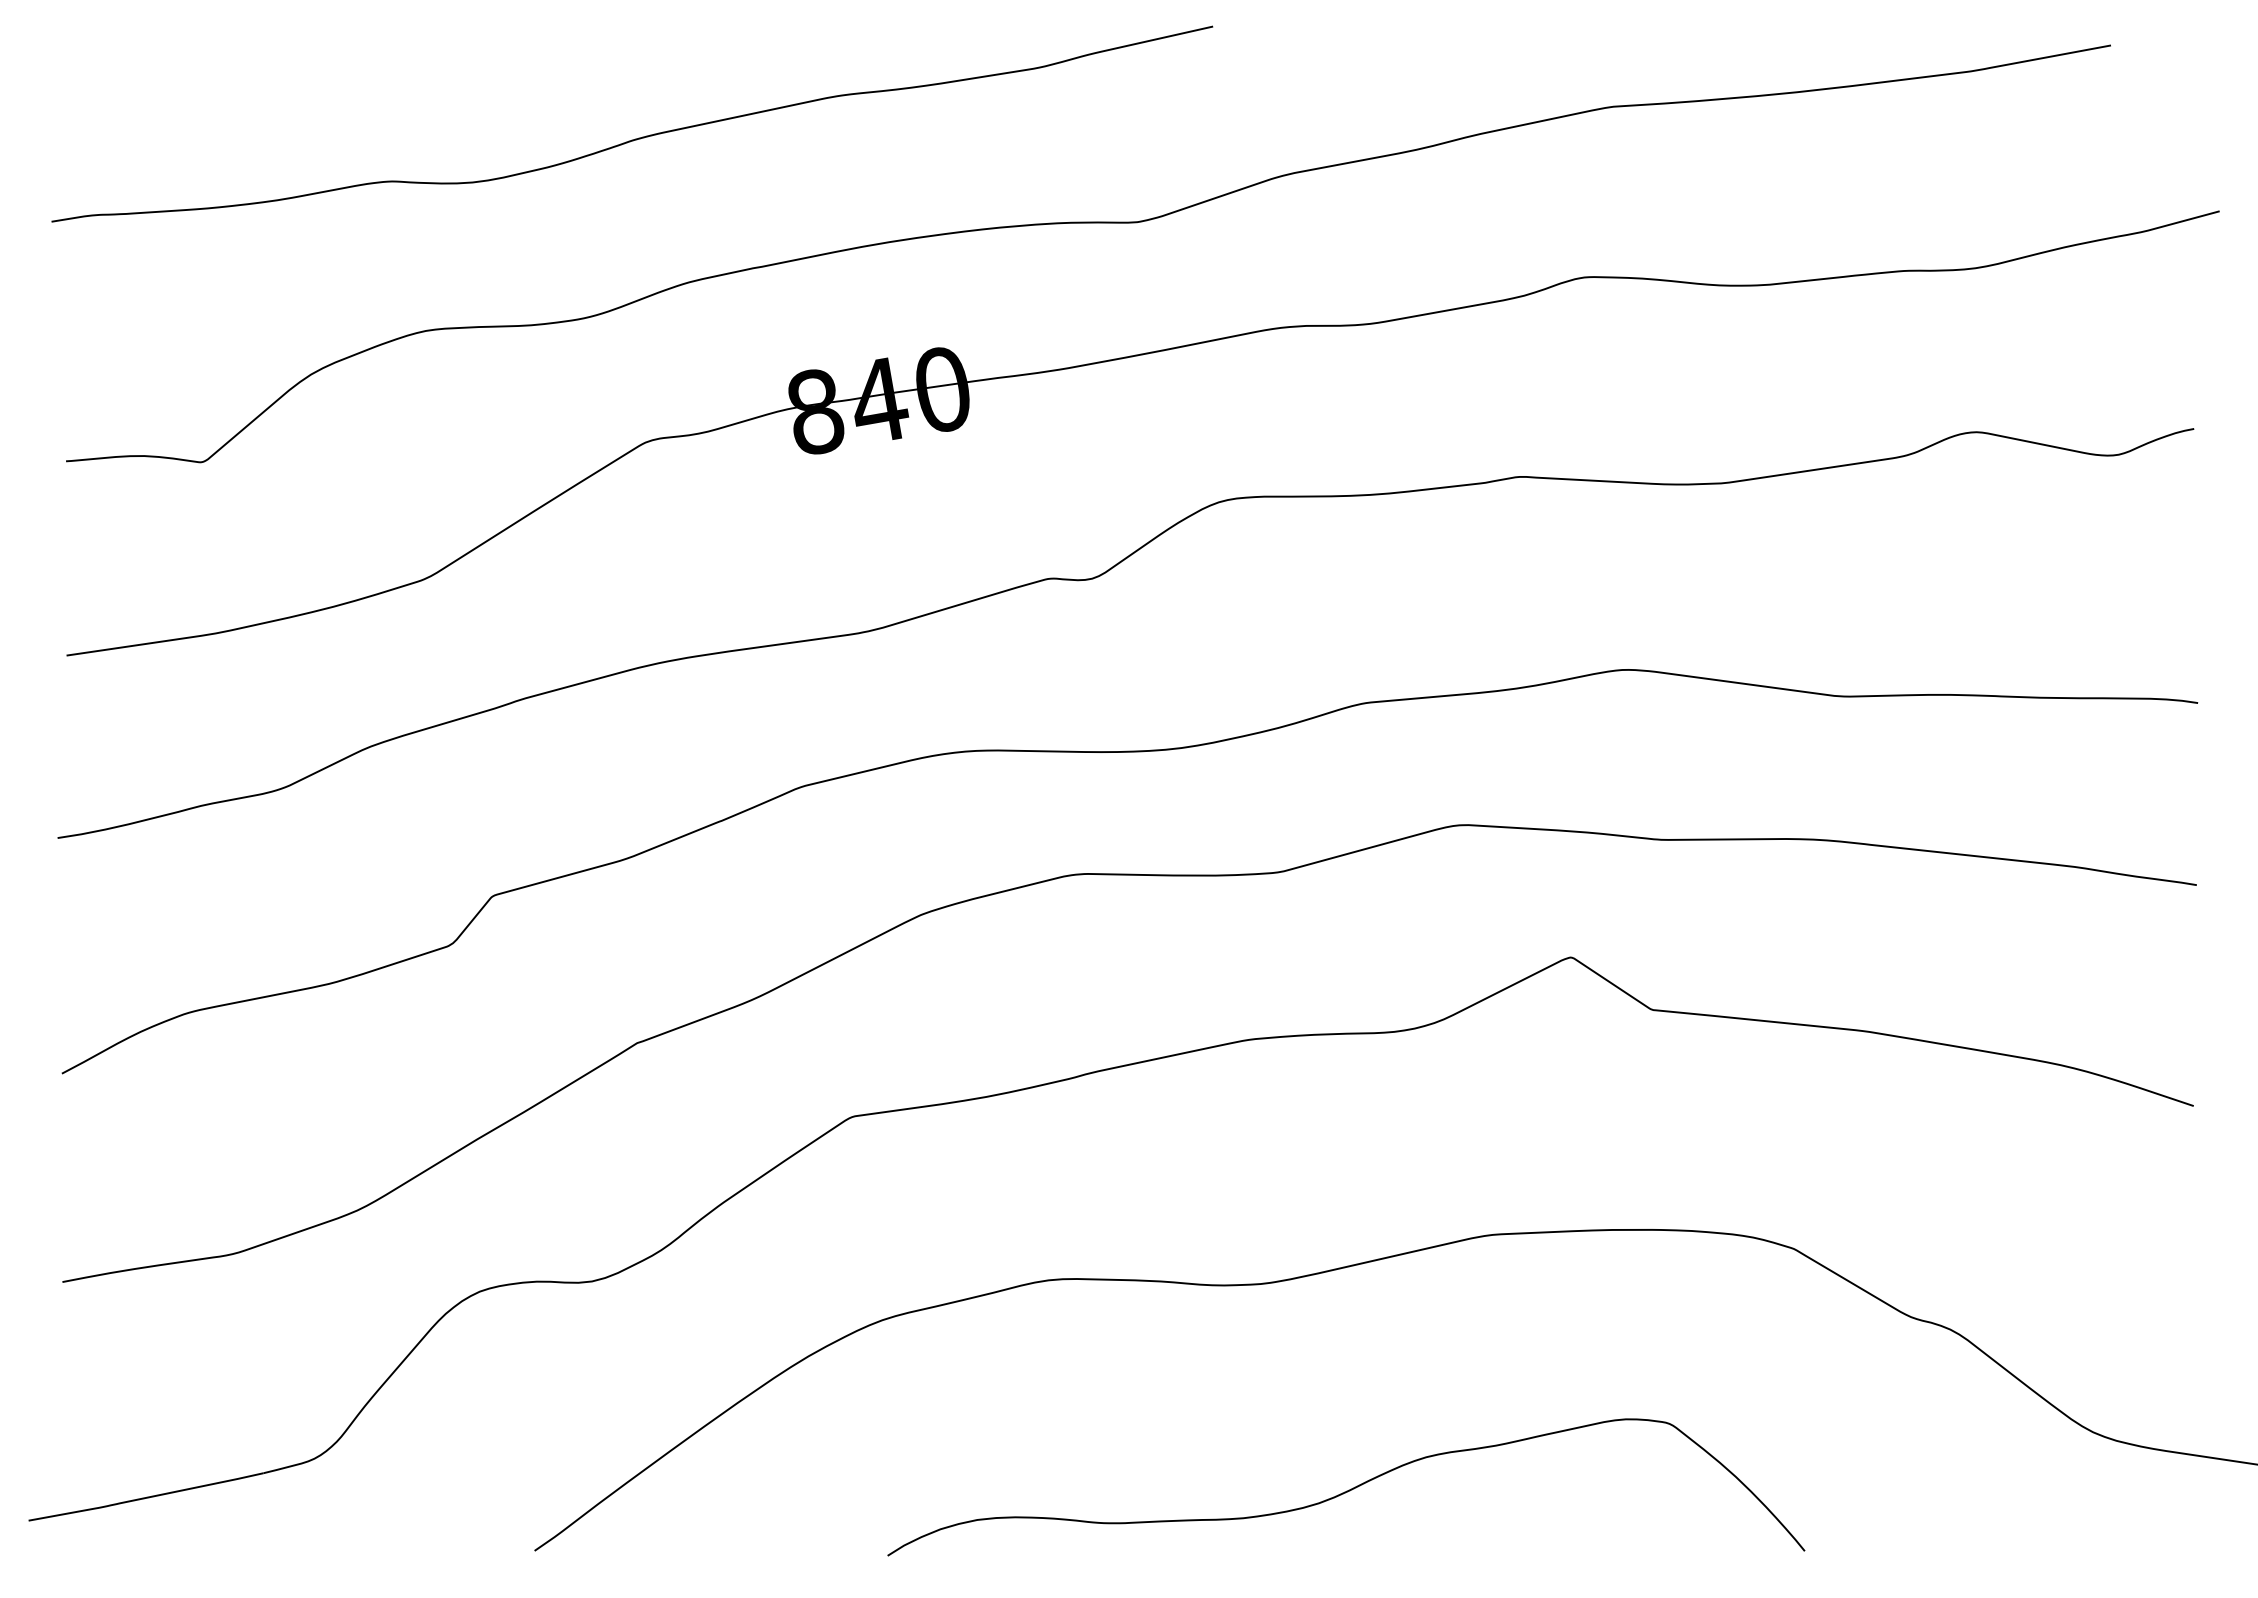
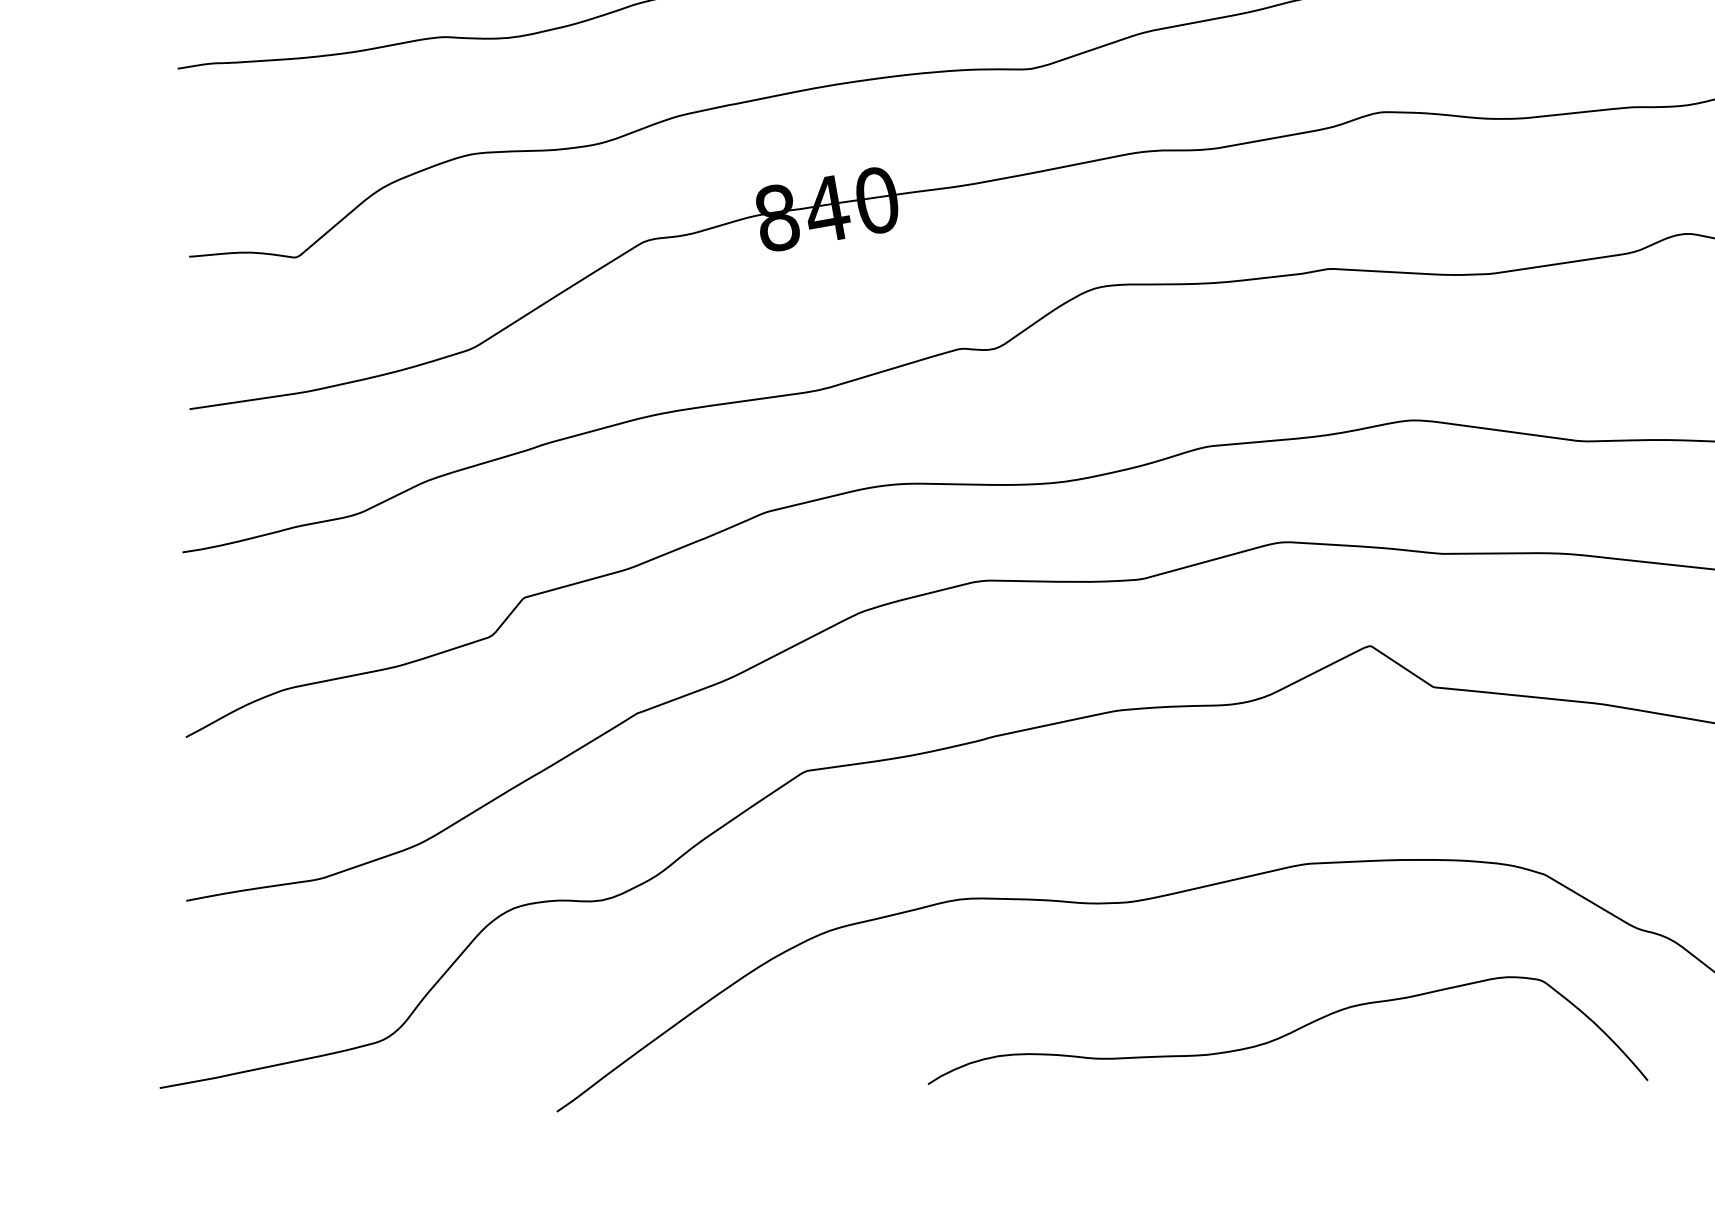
curve: (1346, 1490) -> (1288, 1033), moved

